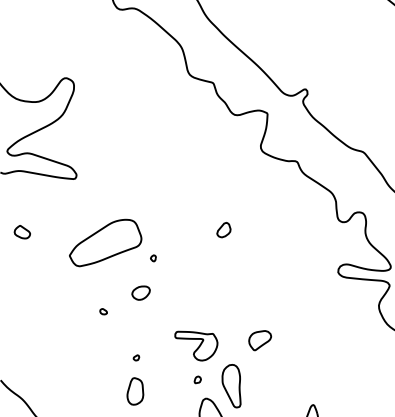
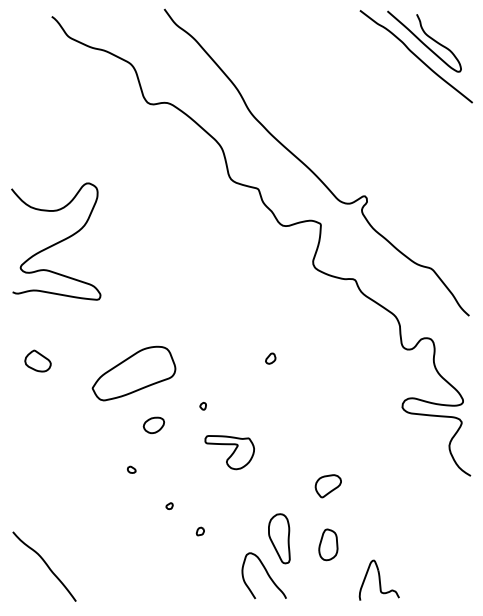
part: (223, 229) -> (270, 358), size x0.62
part: (21, 231) -> (37, 360), size x1.43
part: (152, 258) -> (202, 406), moved
part: (140, 293) -> (153, 425), moved
part: (103, 311) -> (131, 469), moved
part: (259, 340) -> (327, 486), moved
part: (196, 346) -> (229, 452), moved
part: (197, 379) -> (199, 531), moved
part: (135, 391) -> (328, 544), moved

